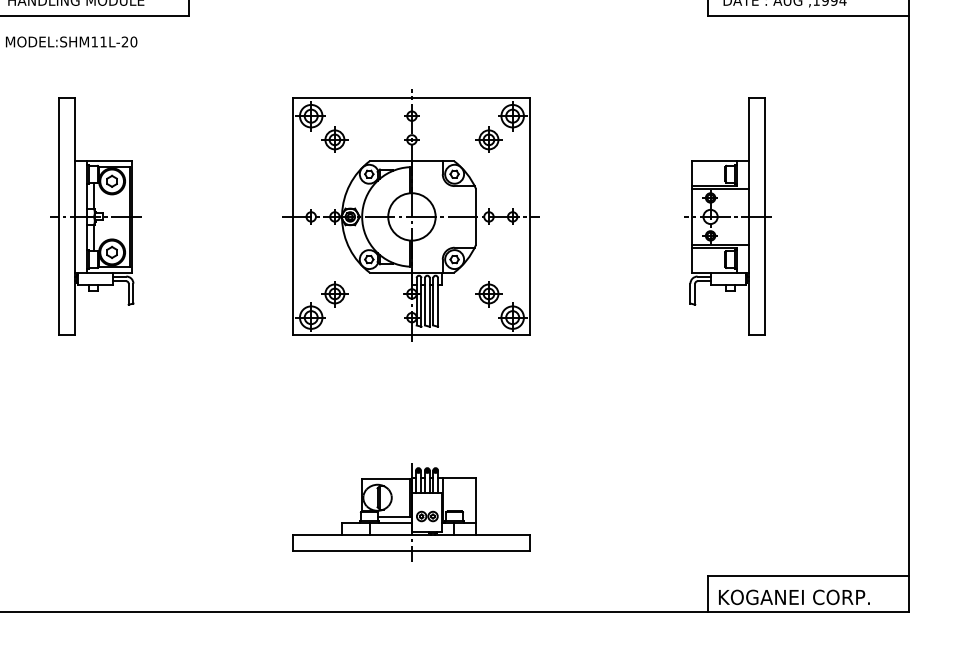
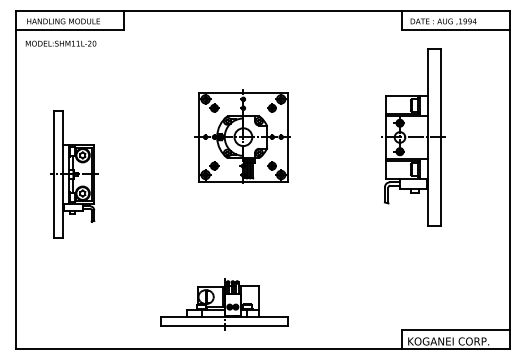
part: (409, 215) -> (242, 136), size x0.7
part: (96, 216) -> (74, 174), moved
part: (726, 216) -> (412, 137), size x1.4
part: (411, 511) -> (224, 304), moved

